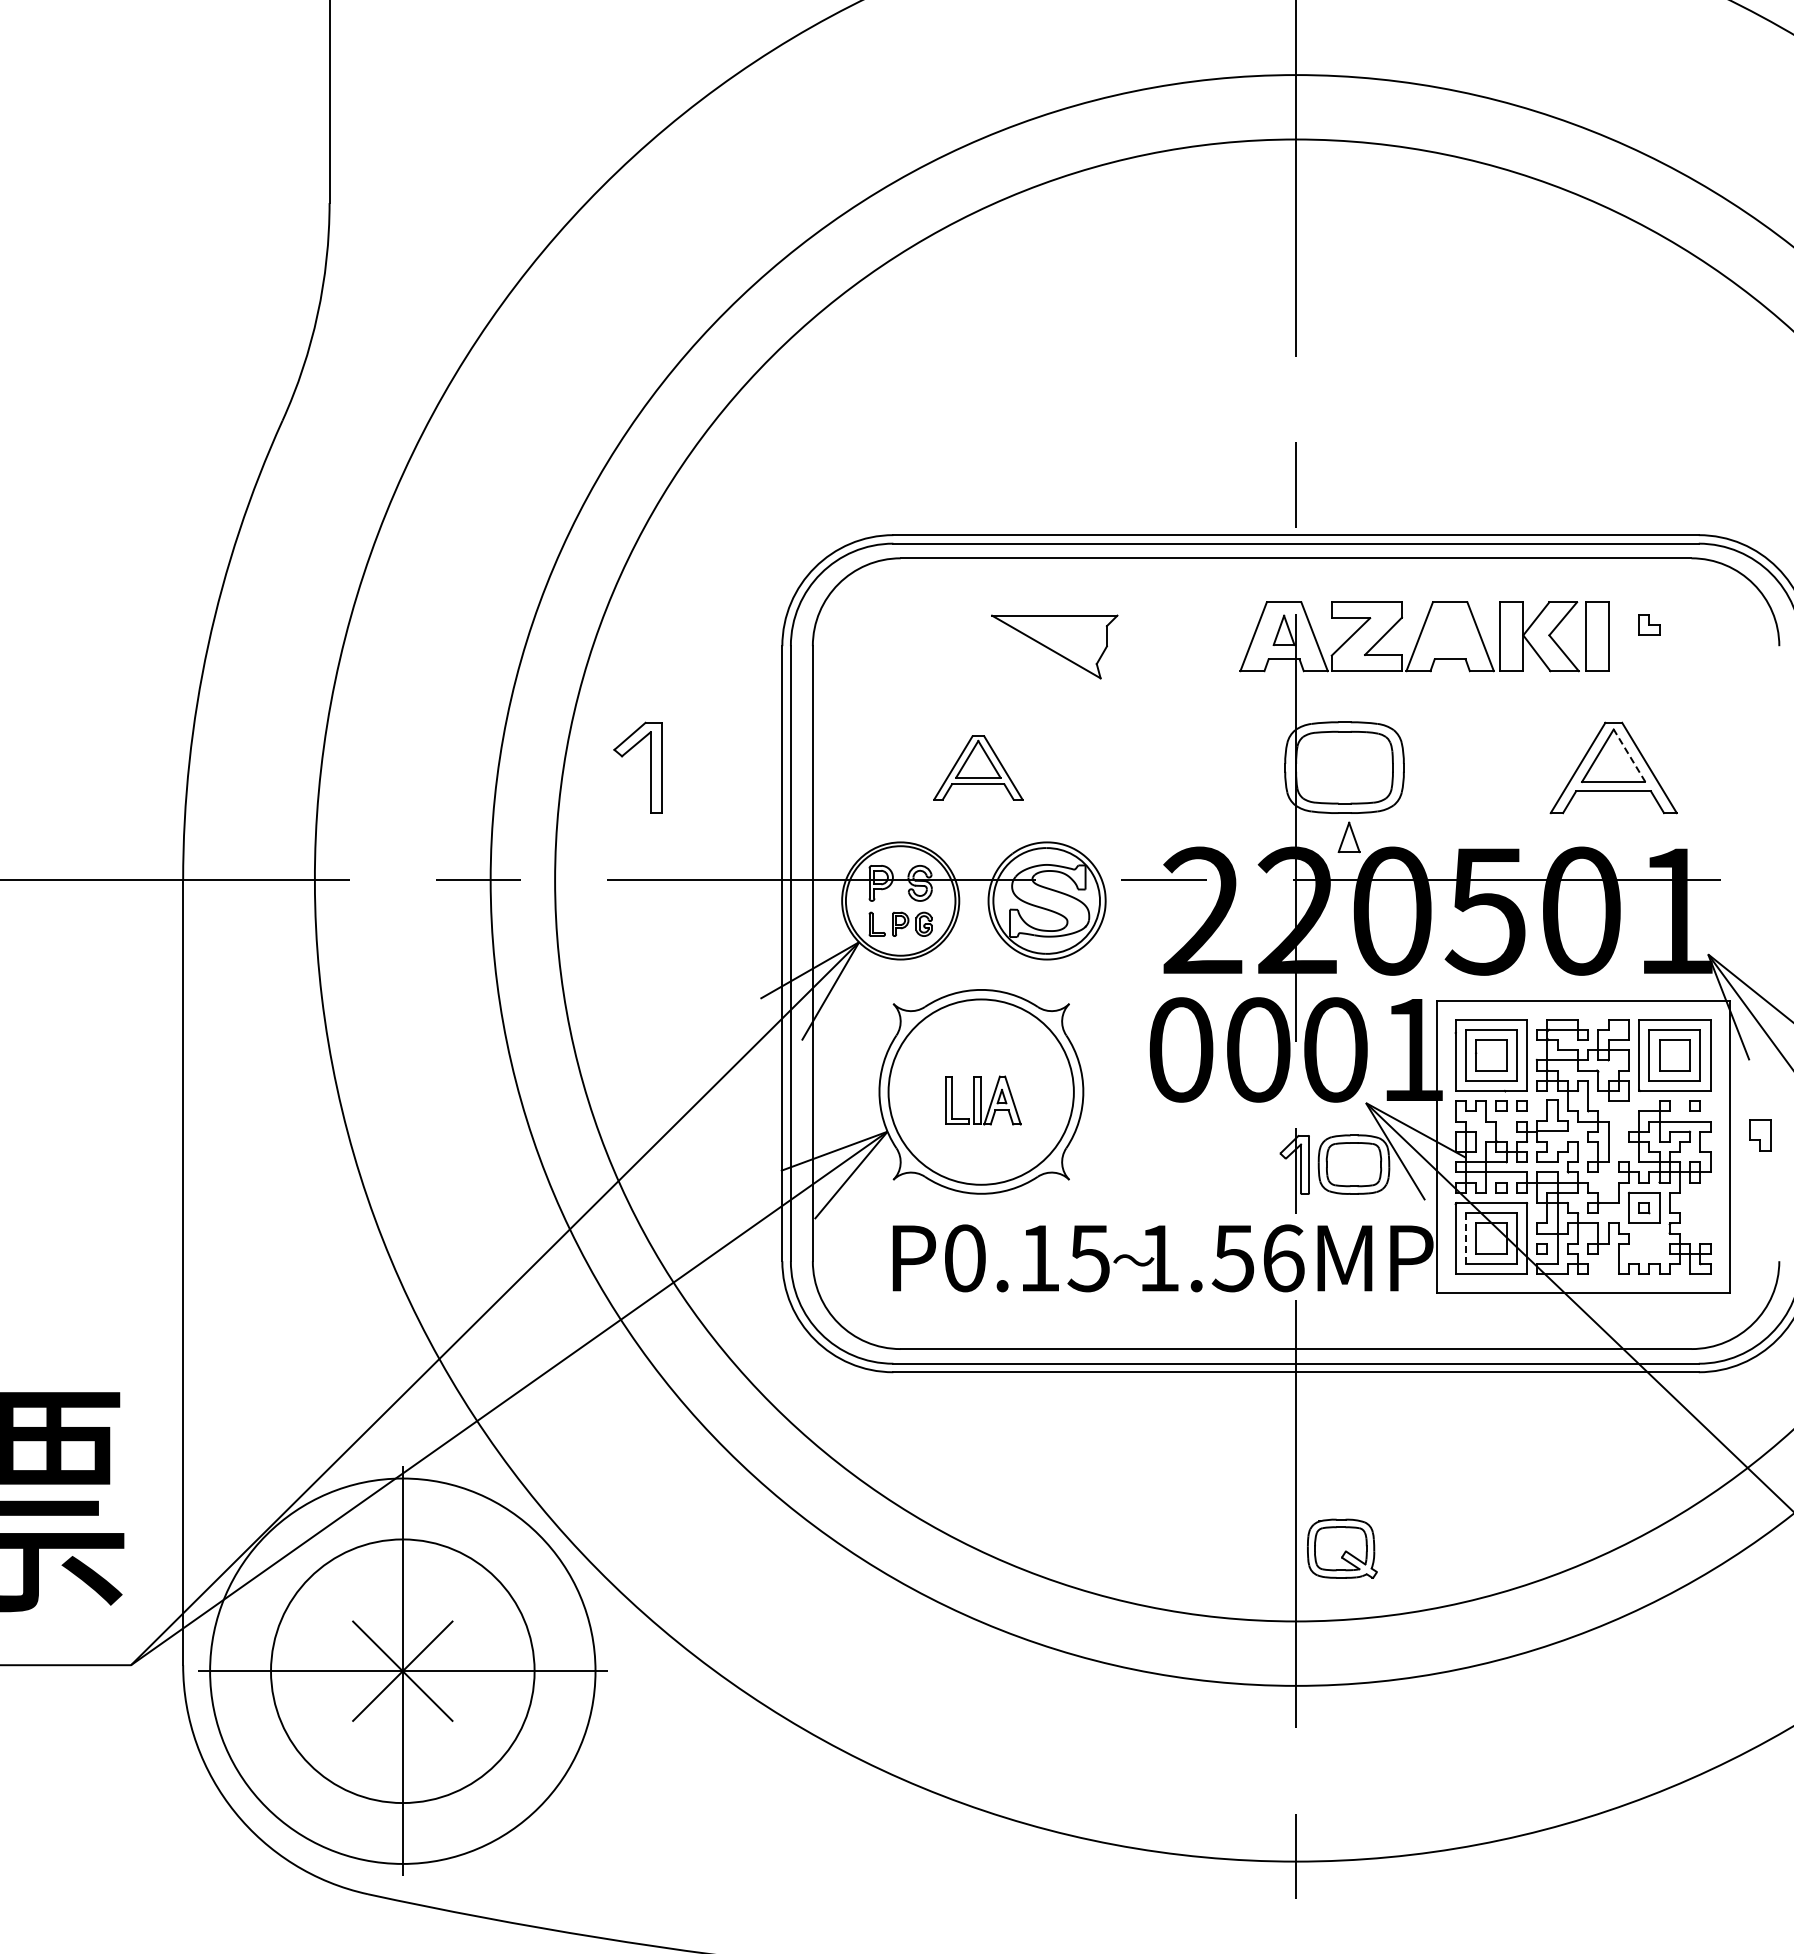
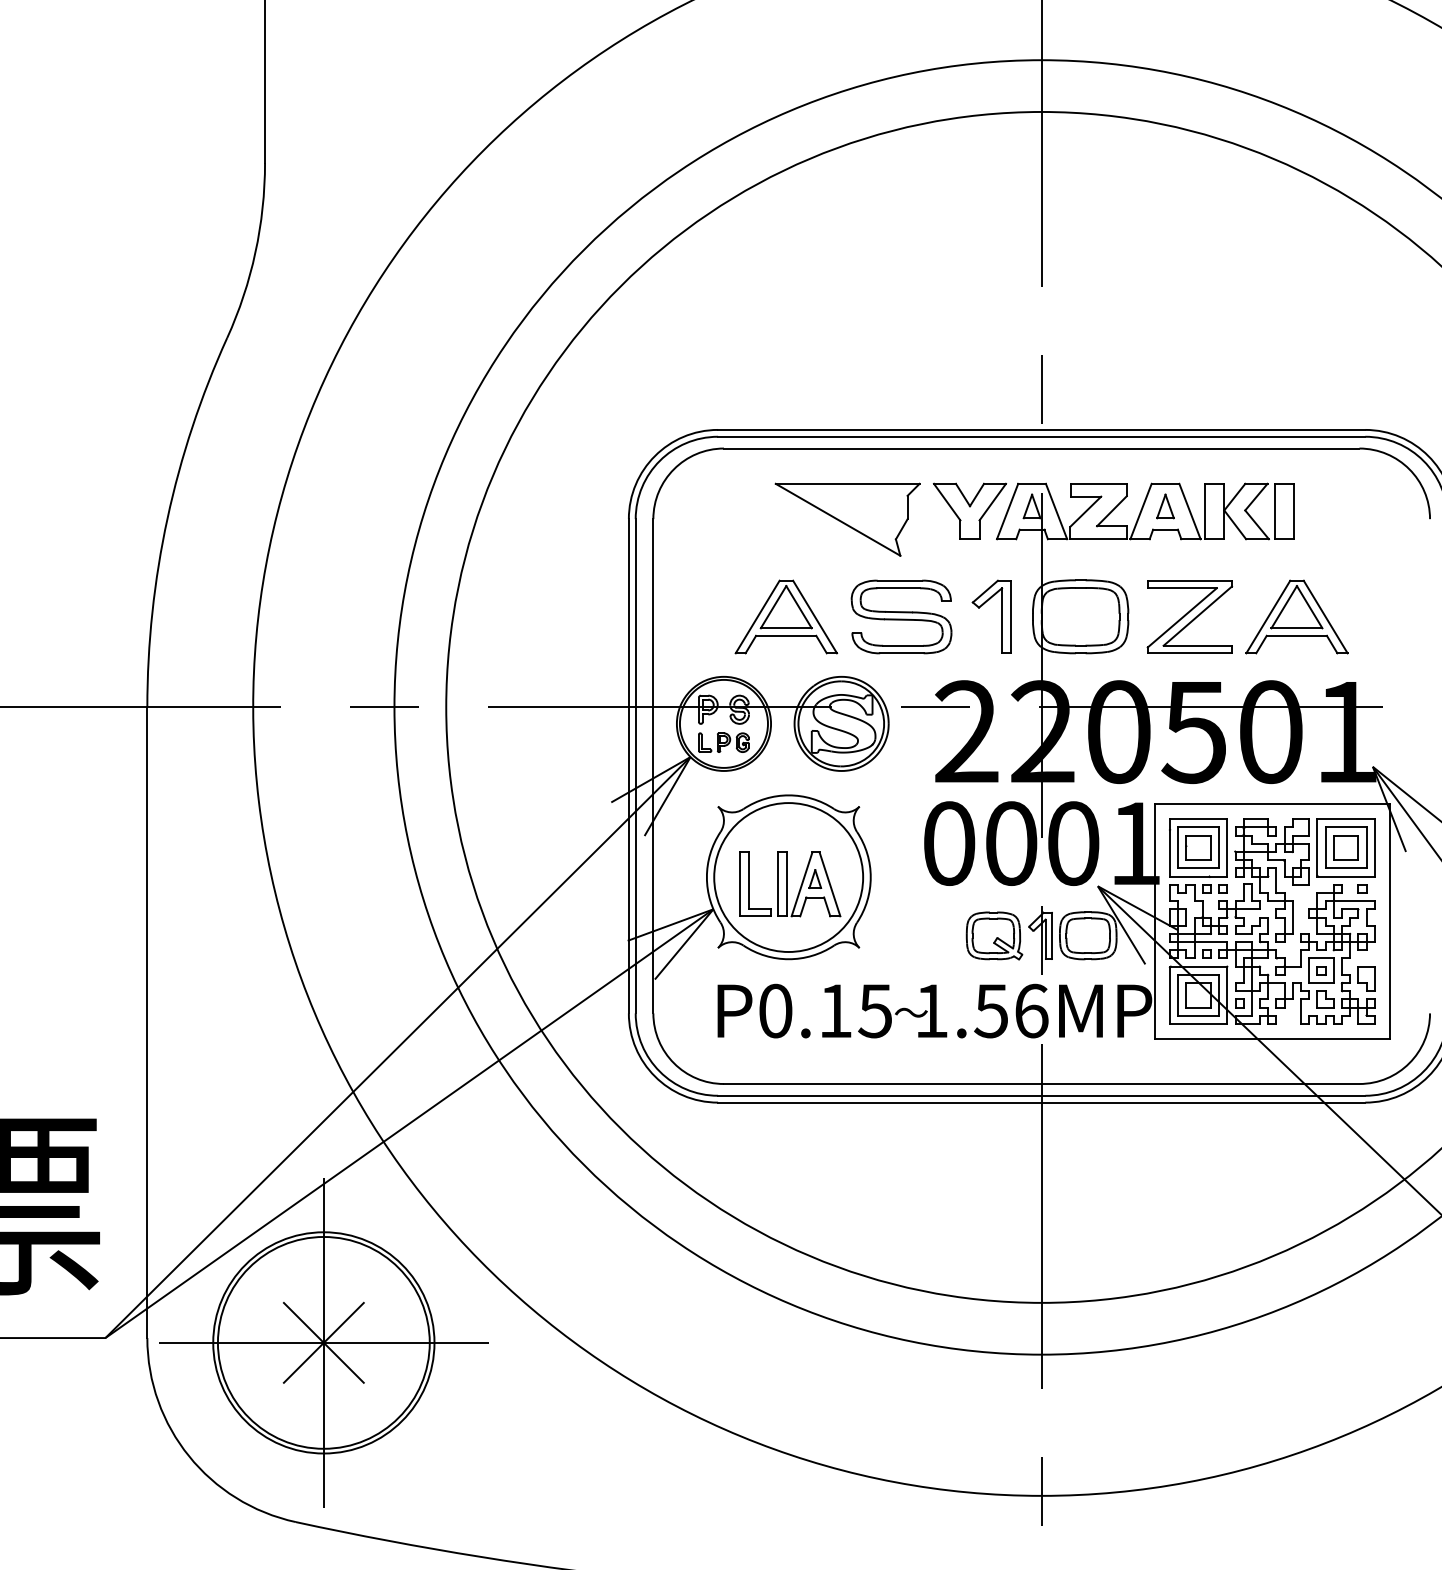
part: (1649, 624) -> (1325, 999), moved
part: (1206, 636) -> (969, 511), added
part: (1054, 646) -> (847, 519), size x1.43
line: (1629, 755) -> (1309, 607), dashed -> solid
part: (650, 767) -> (1001, 616), moved
part: (978, 767) -> (786, 616), size x1.43
part: (1121, 767) -> (901, 616), added
part: (1480, 767) -> (1189, 616), added
part: (1348, 837) -> (1164, 506), moved
part: (983, 1100) -> (790, 884), size x1.67
part: (1760, 1135) -> (1366, 979), moved
line: (1465, 1239) -> (1177, 995), dashed -> solid
part: (1342, 1548) -> (994, 935), moved
circle: (402, 1670) -> (323, 1342), size x0.71

